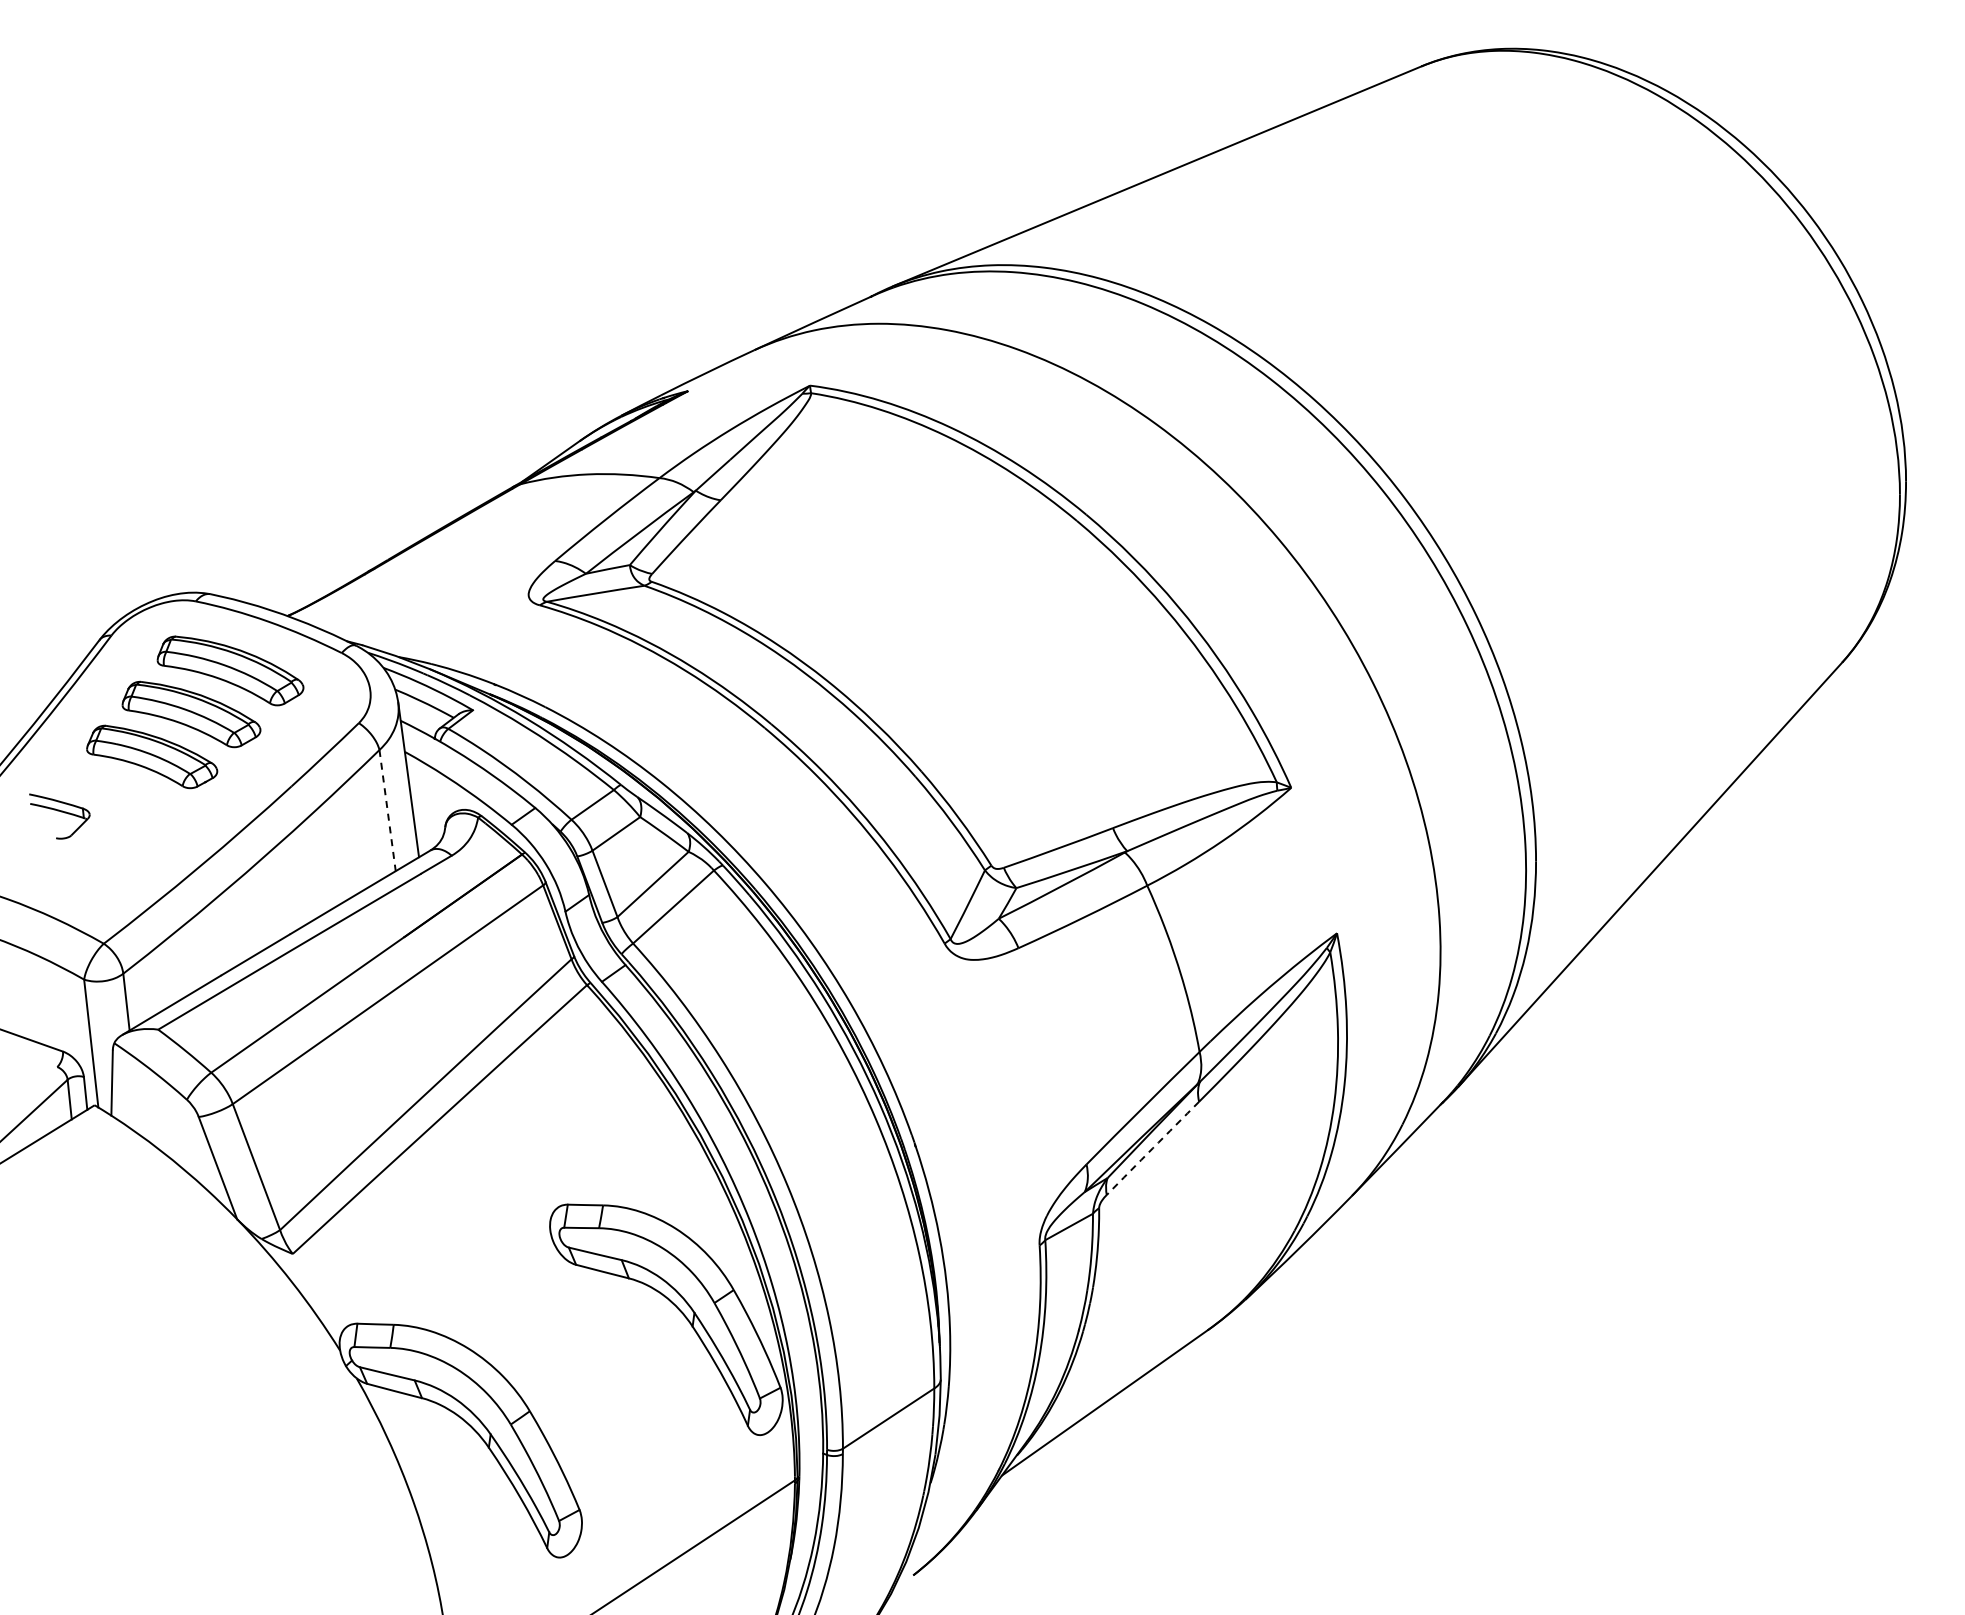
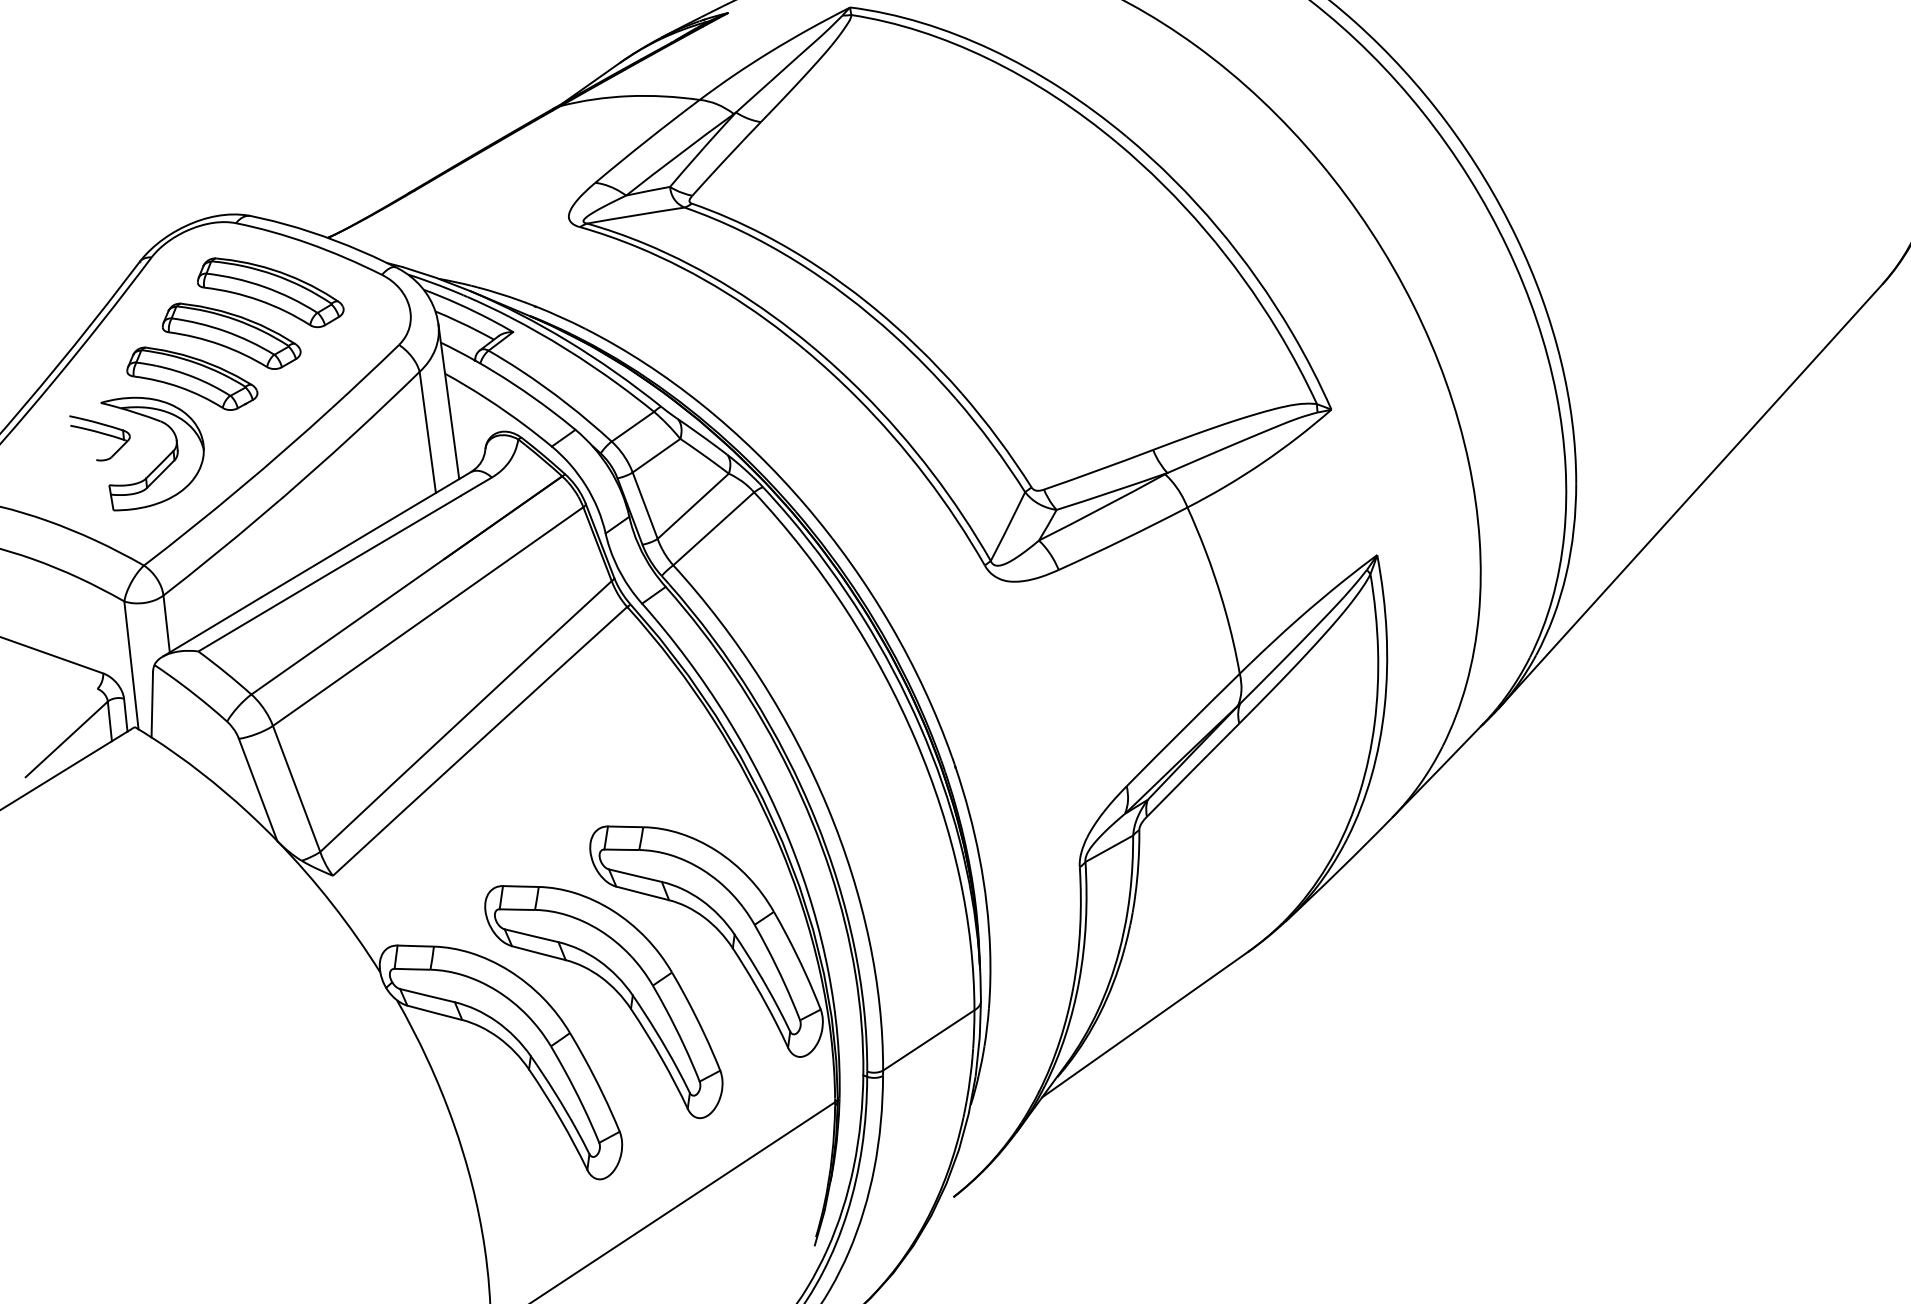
line: (387, 811) -> (427, 433), dashed -> solid
part: (120, 840) -> (160, 462), added
arc: (1152, 1148) -> (1192, 770), dashed -> solid
part: (574, 1368) -> (614, 990), added

